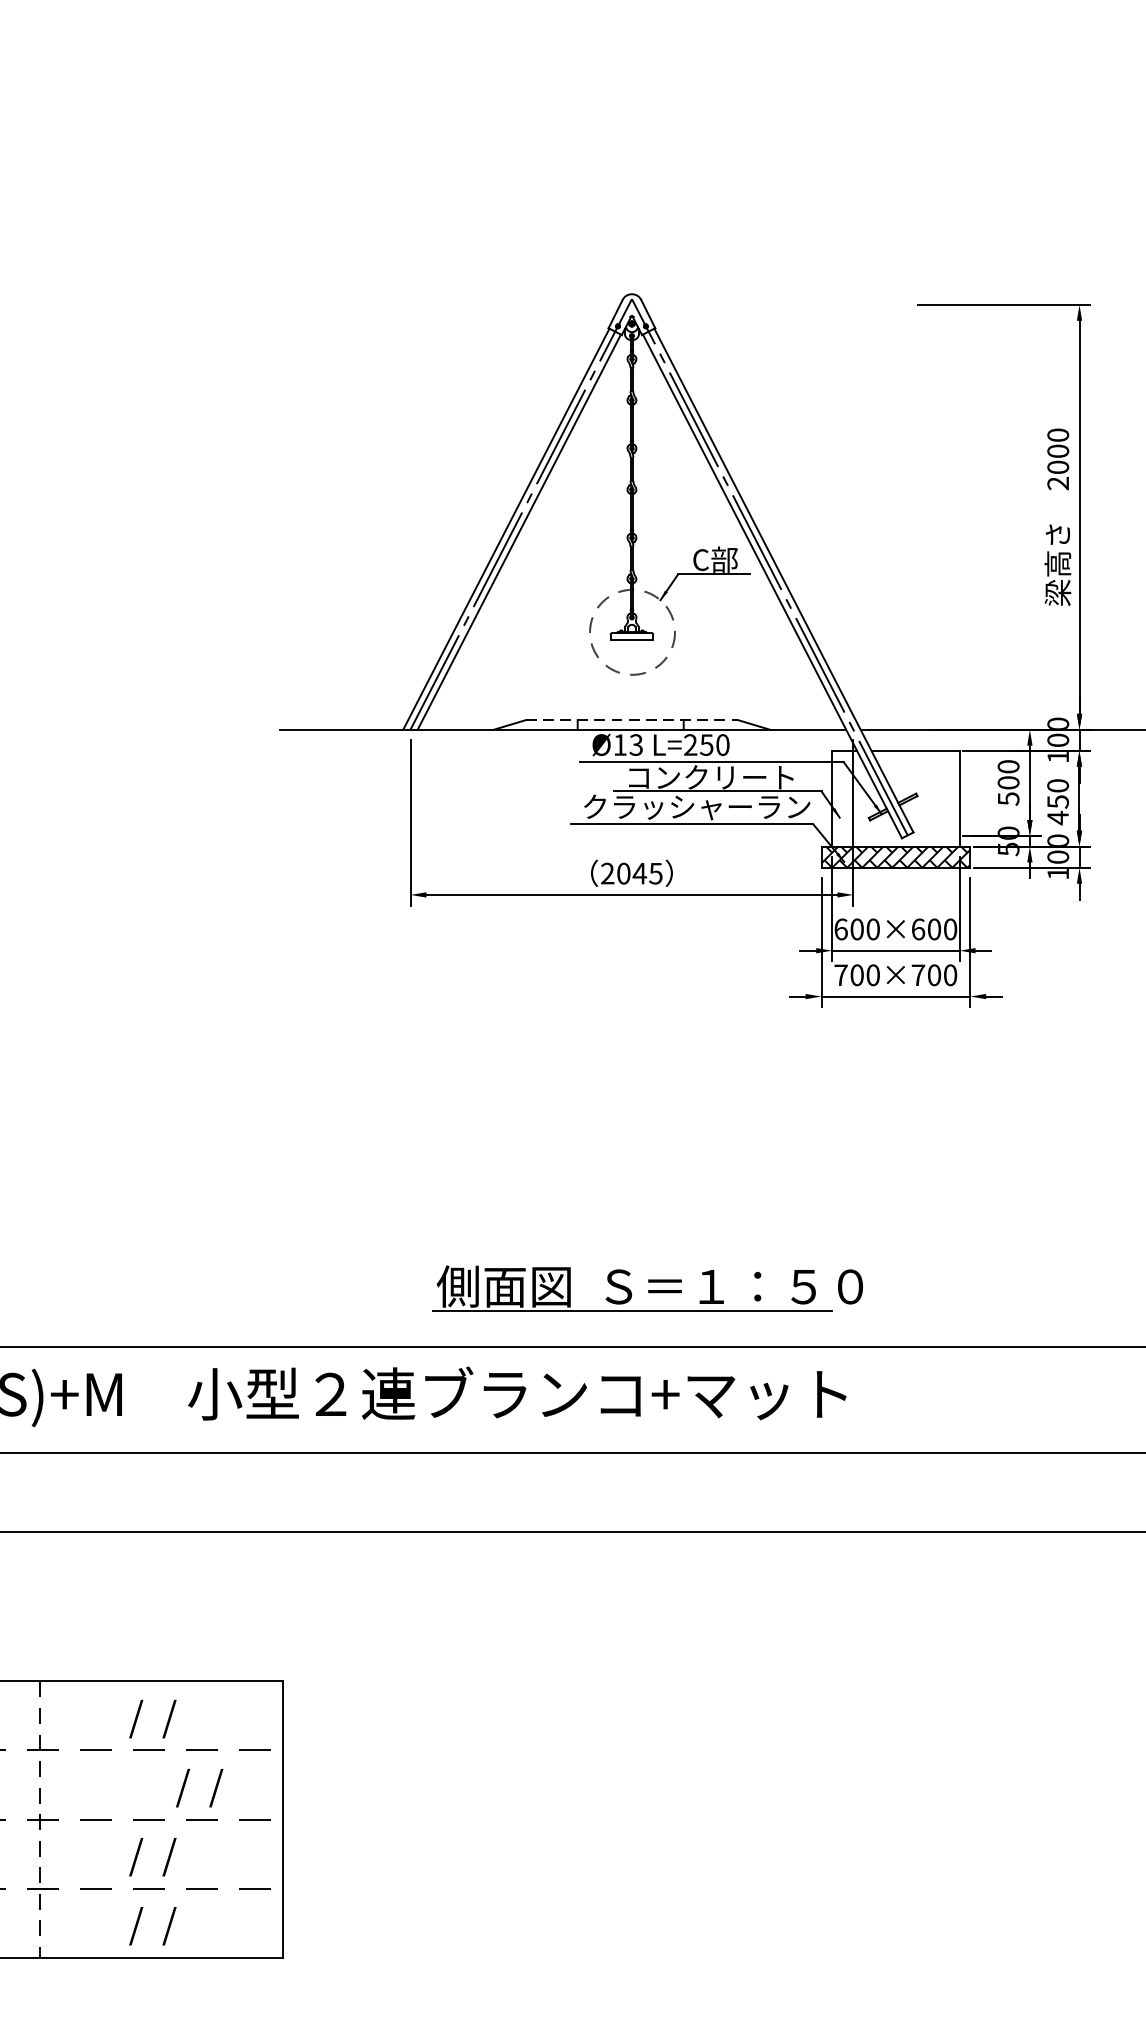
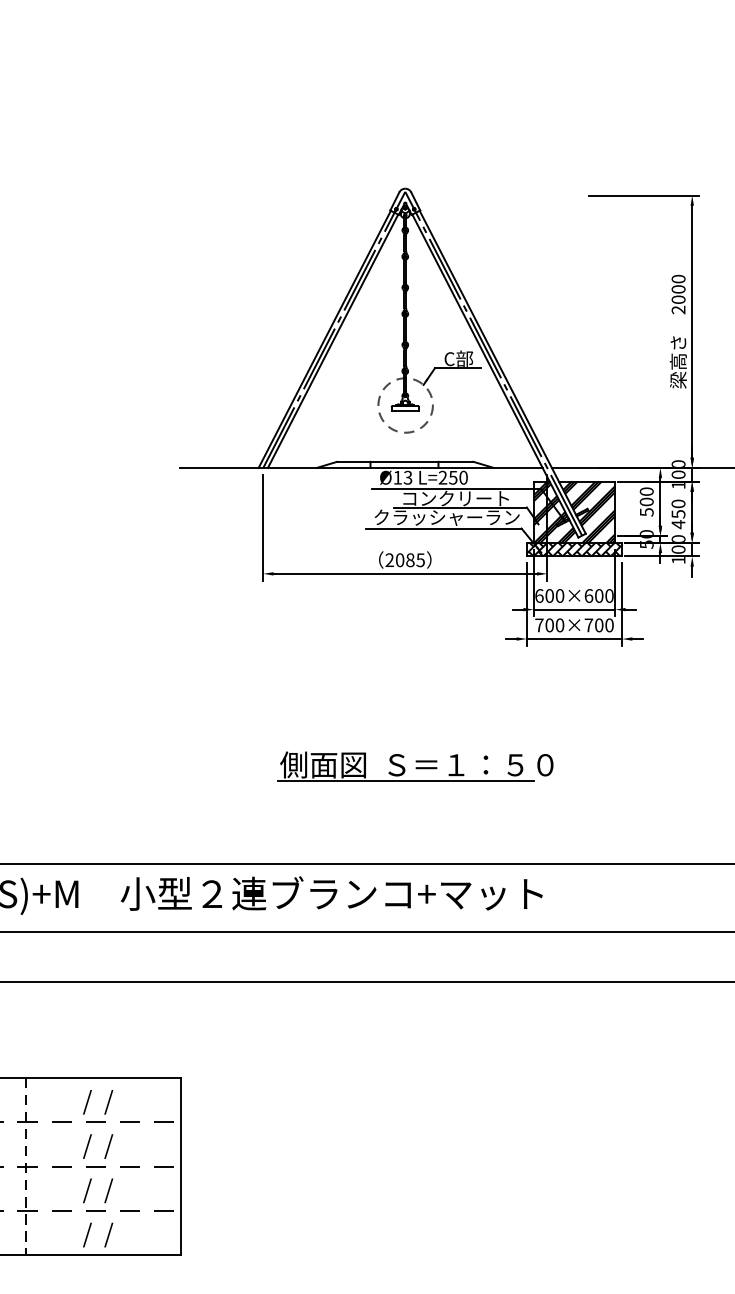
line: (632, 719) -> (405, 461), dashed -> solid
hatch: (895, 797) -> (574, 511), added
text: (638, 874) -> (409, 560), 2045 -> 2085
part: (647, 1288) -> (415, 766), moved
text: (200, 1788) -> (98, 1146), moved

